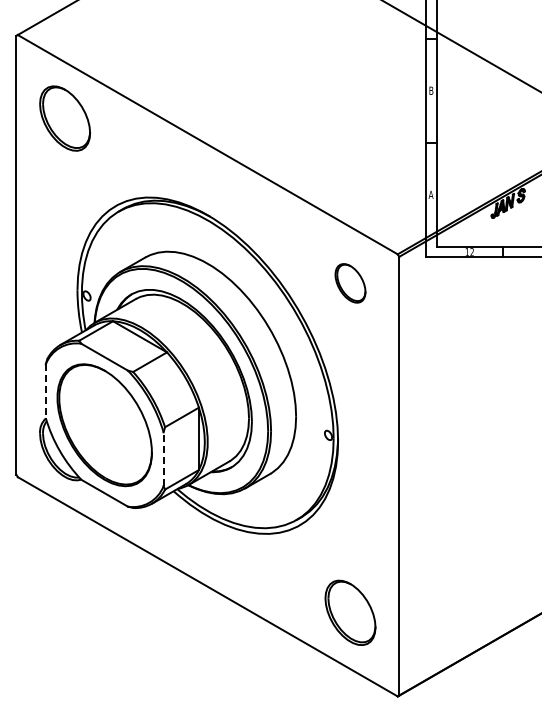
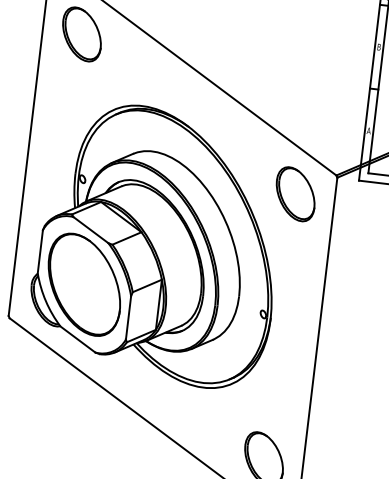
part: (350, 283) -> (295, 194), size x1.67
line: (45, 391) -> (40, 252), dashed -> solid
line: (163, 459) -> (128, 318), dashed -> solid

